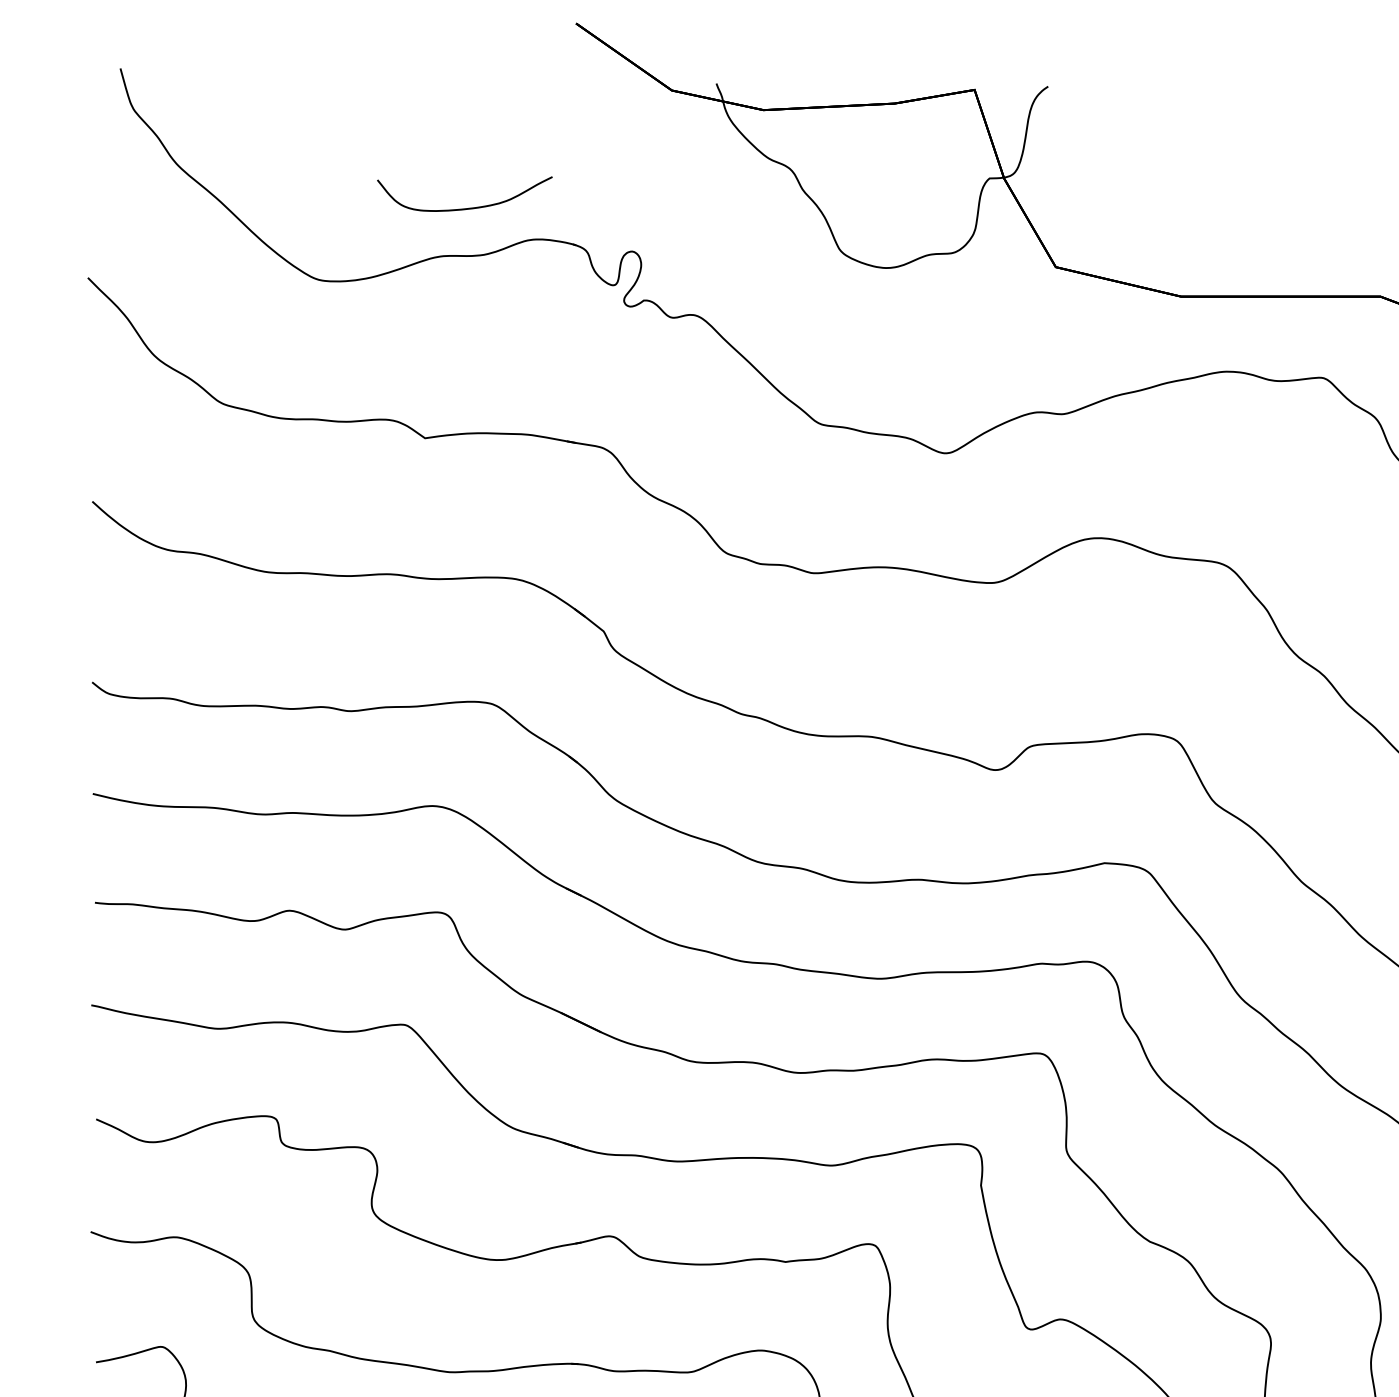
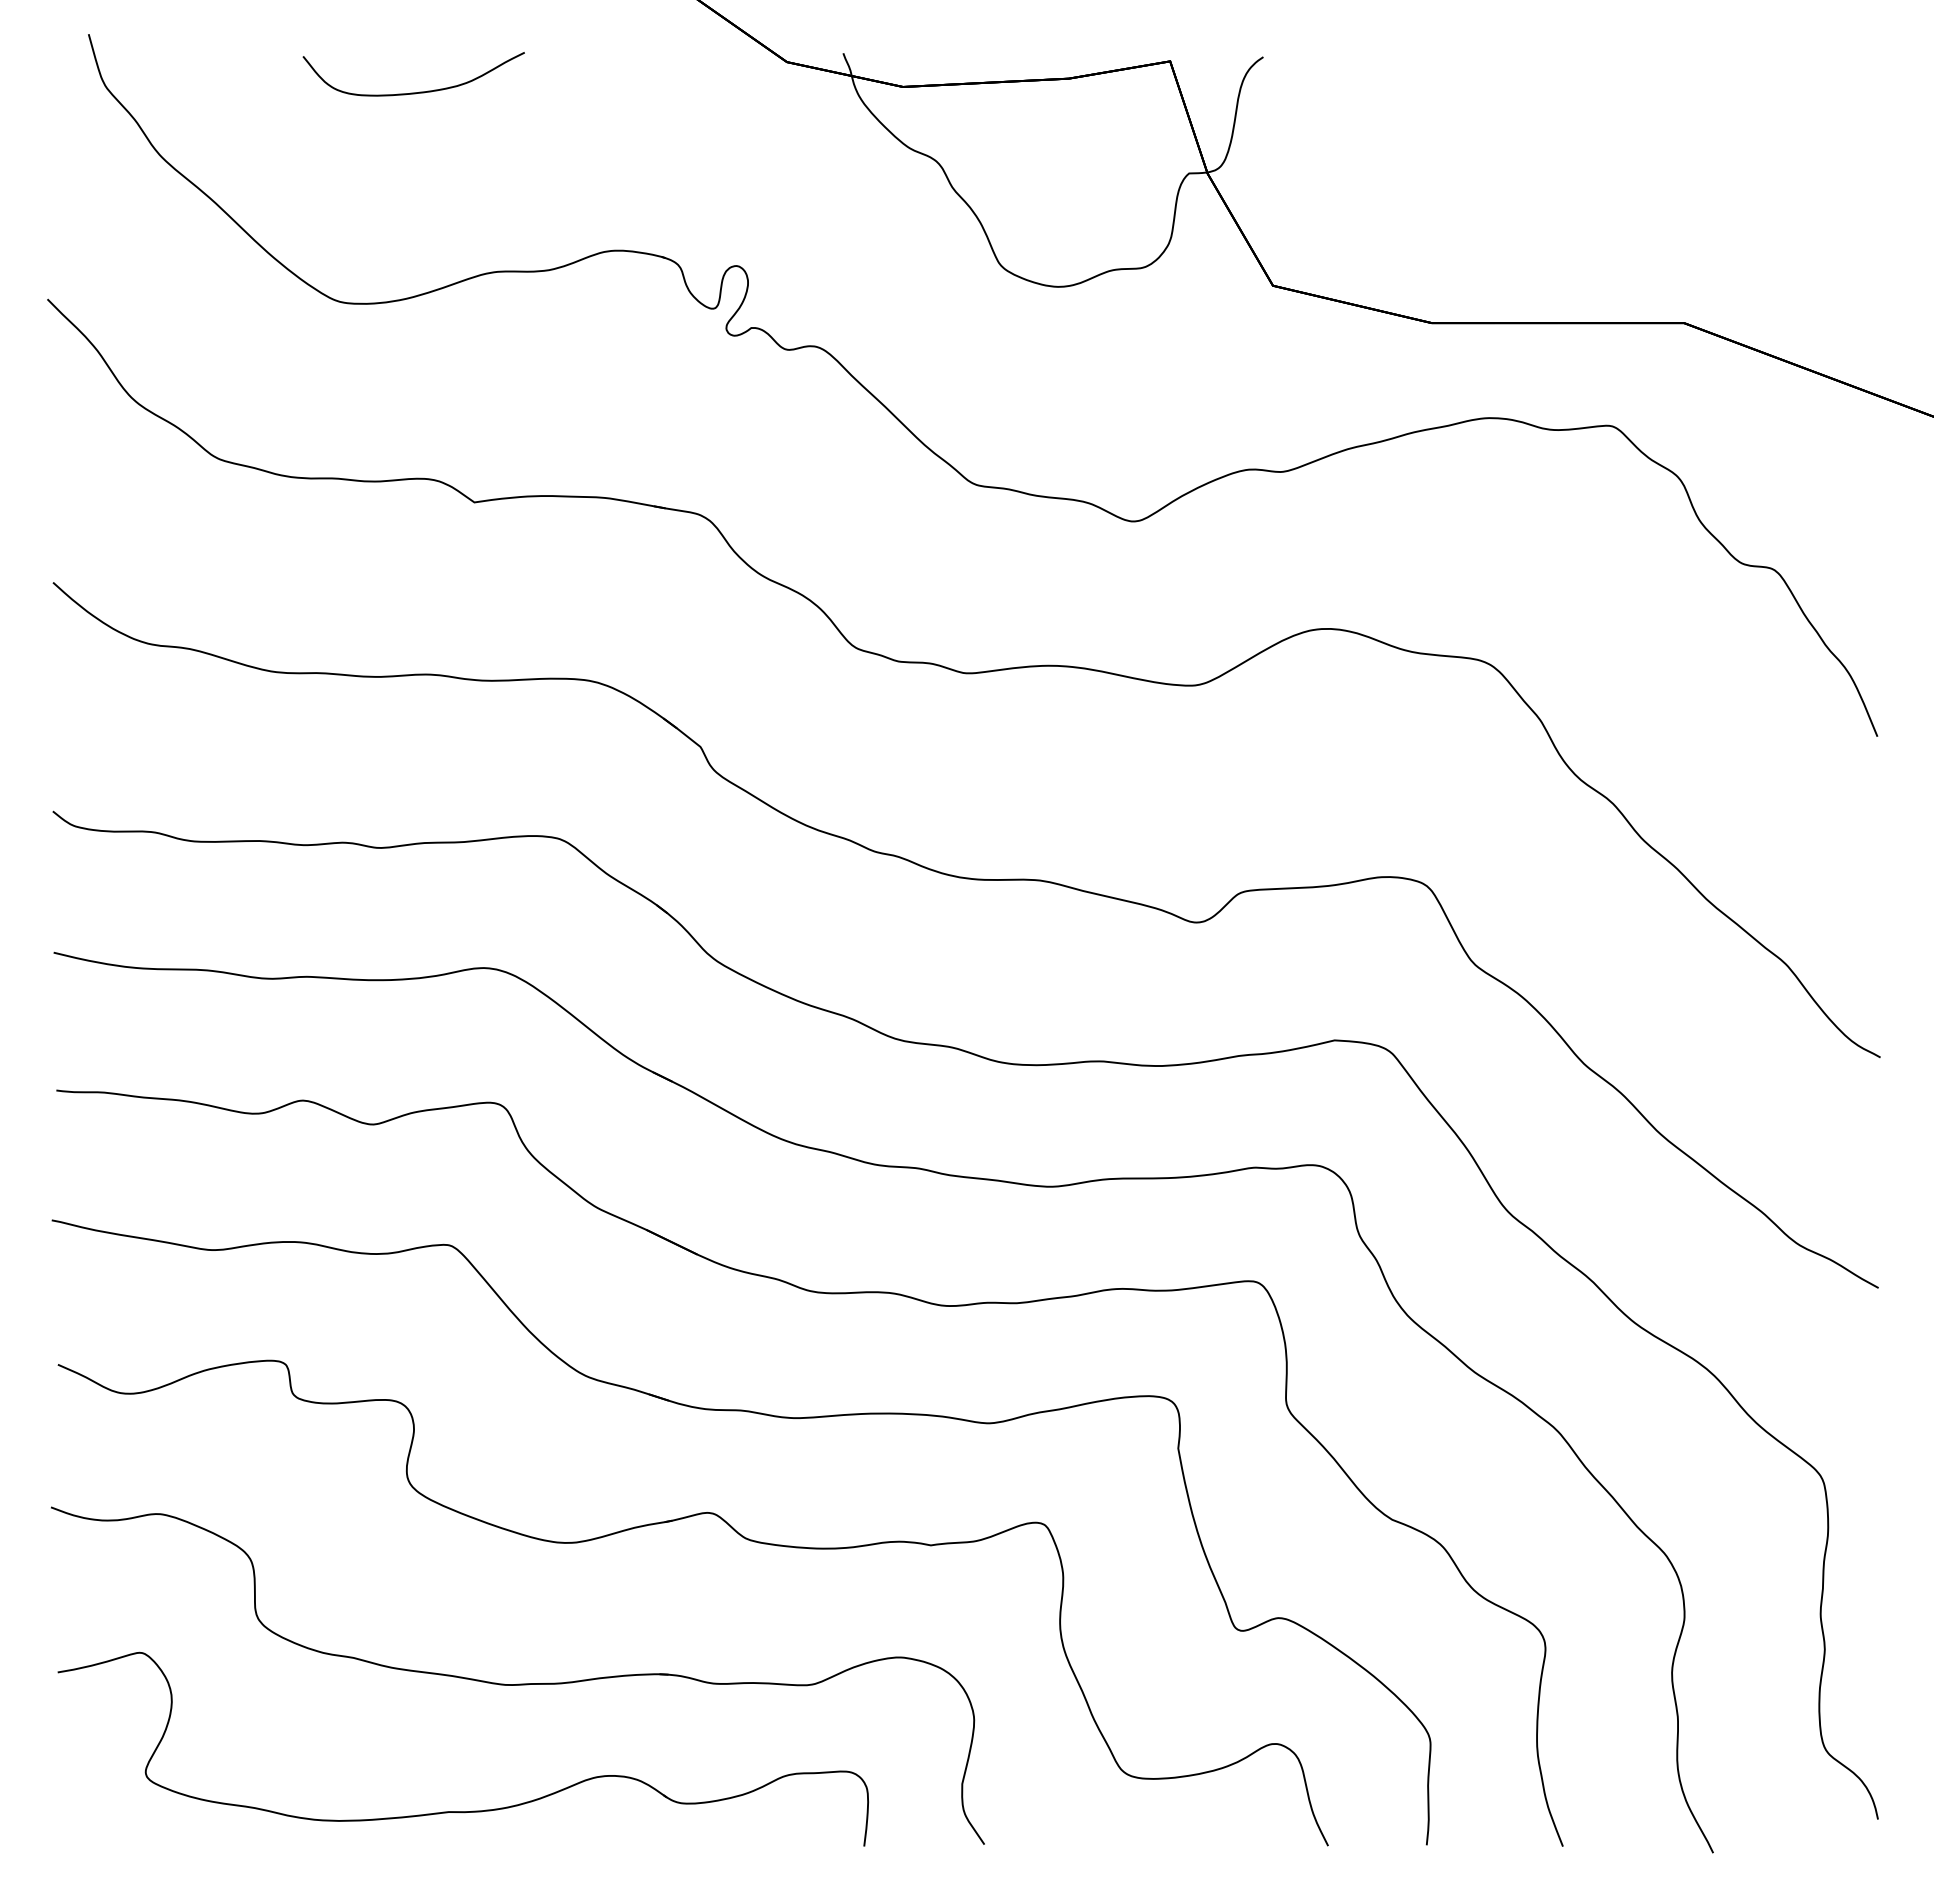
part: (464, 208) -> (413, 92), moved

